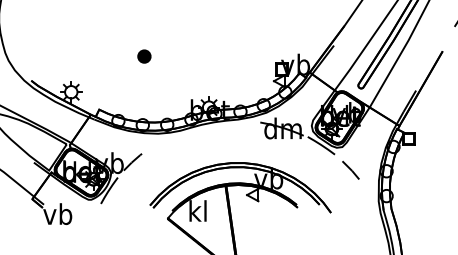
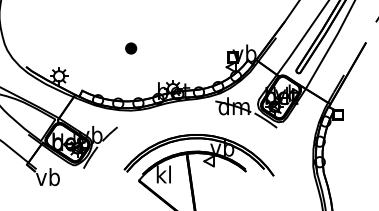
part: (144, 56) -> (131, 48), moved
line: (350, 169) -> (289, 140), removed

